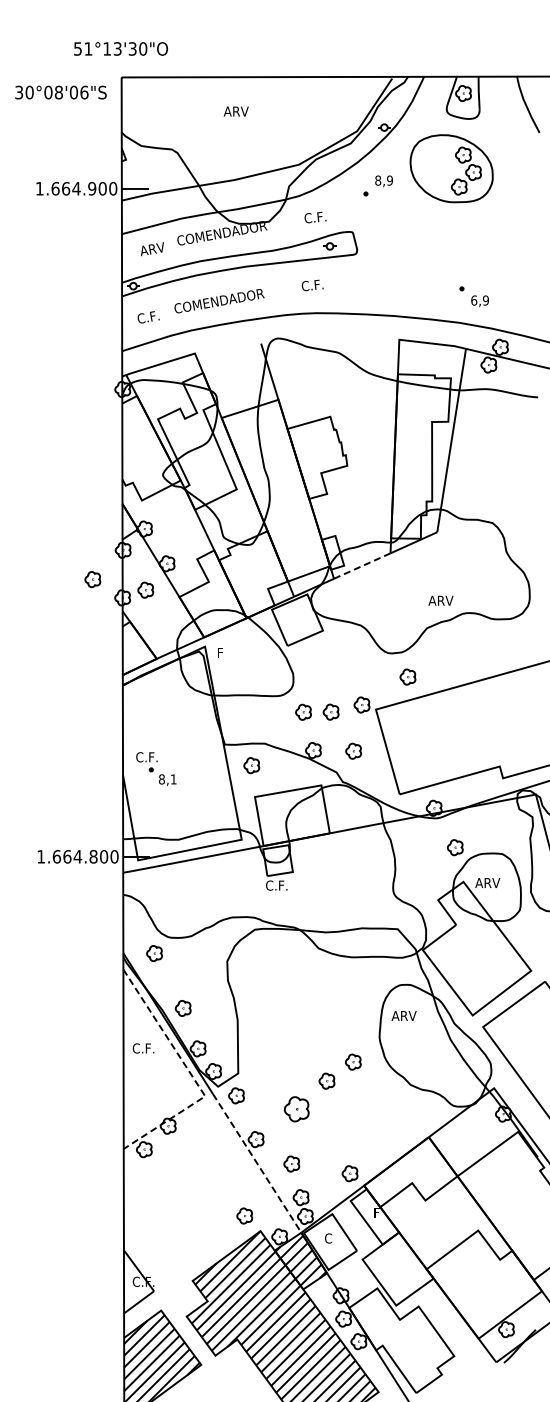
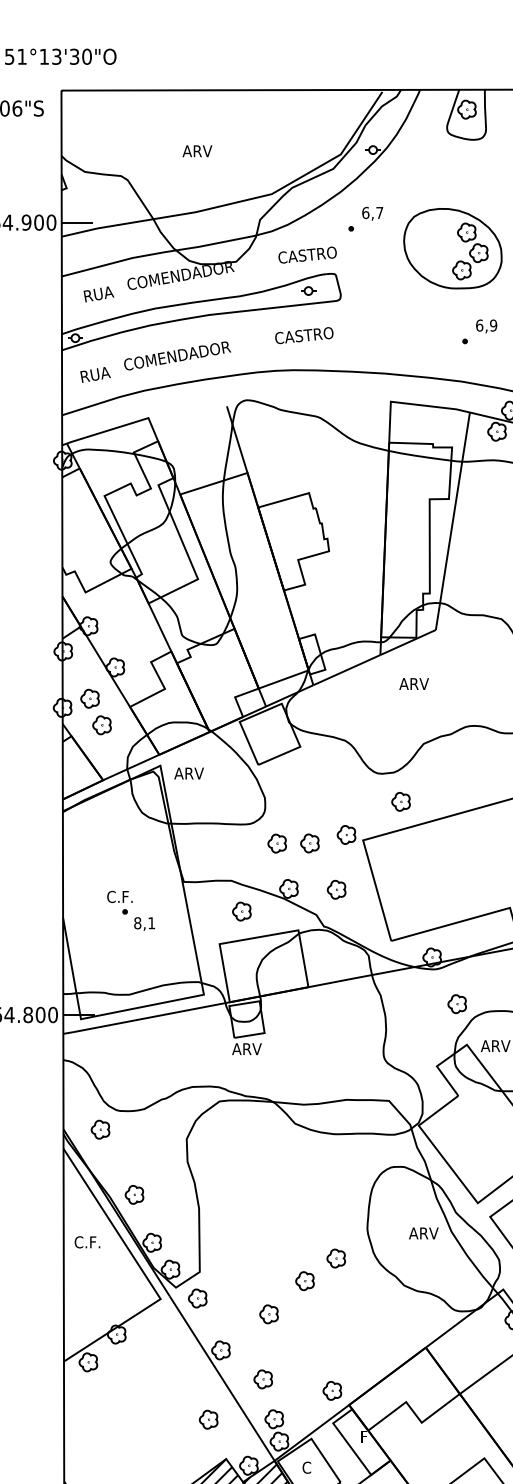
text: (235, 111) -> (196, 151), moved
part: (451, 168) -> (452, 248), moved
text: (383, 180) -> (372, 212), 8,9 -> 6,7
text: (333, 215) -> (312, 254), C.F. -> CASTRO
text: (153, 249) -> (99, 294), ARV -> RUA
text: (330, 283) -> (309, 335), C.F. -> CASTRO
text: (479, 301) -> (485, 326), moved
text: (150, 316) -> (95, 374), C.F. -> RUA
line: (362, 566) -> (347, 670), dashed -> solid
part: (92, 579) -> (101, 725), moved
text: (440, 600) -> (413, 683), moved
text: (228, 653) -> (188, 773), F -> ARV
part: (251, 765) -> (241, 911), moved
part: (156, 768) -> (131, 910), moved
text: (277, 885) -> (246, 1049), C.F. -> ARV
text: (403, 1015) -> (423, 1232), moved
line: (191, 1074) -> (144, 1273), dashed -> solid
part: (296, 1108) -> (268, 1313), size x0.62
line: (257, 1163) -> (222, 1378), dashed -> solid
part: (244, 1215) -> (208, 1419), moved

